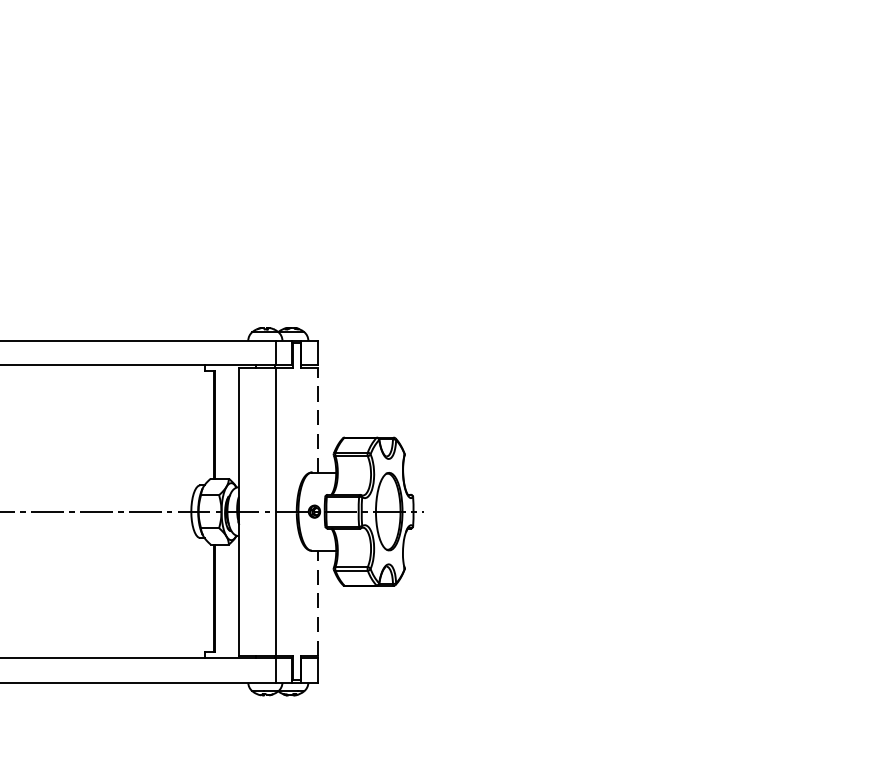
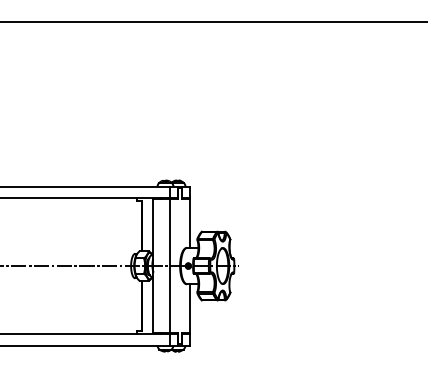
line: (317, 420) -> (189, 223), dashed -> solid
line: (317, 602) -> (189, 308), dashed -> solid

